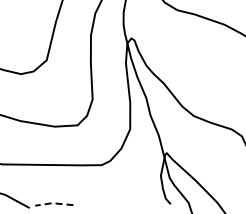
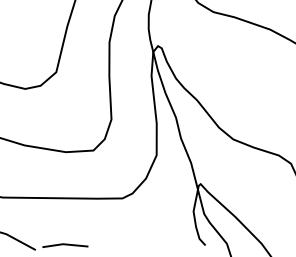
line: (53, 203) -> (64, 244), dashed -> solid

